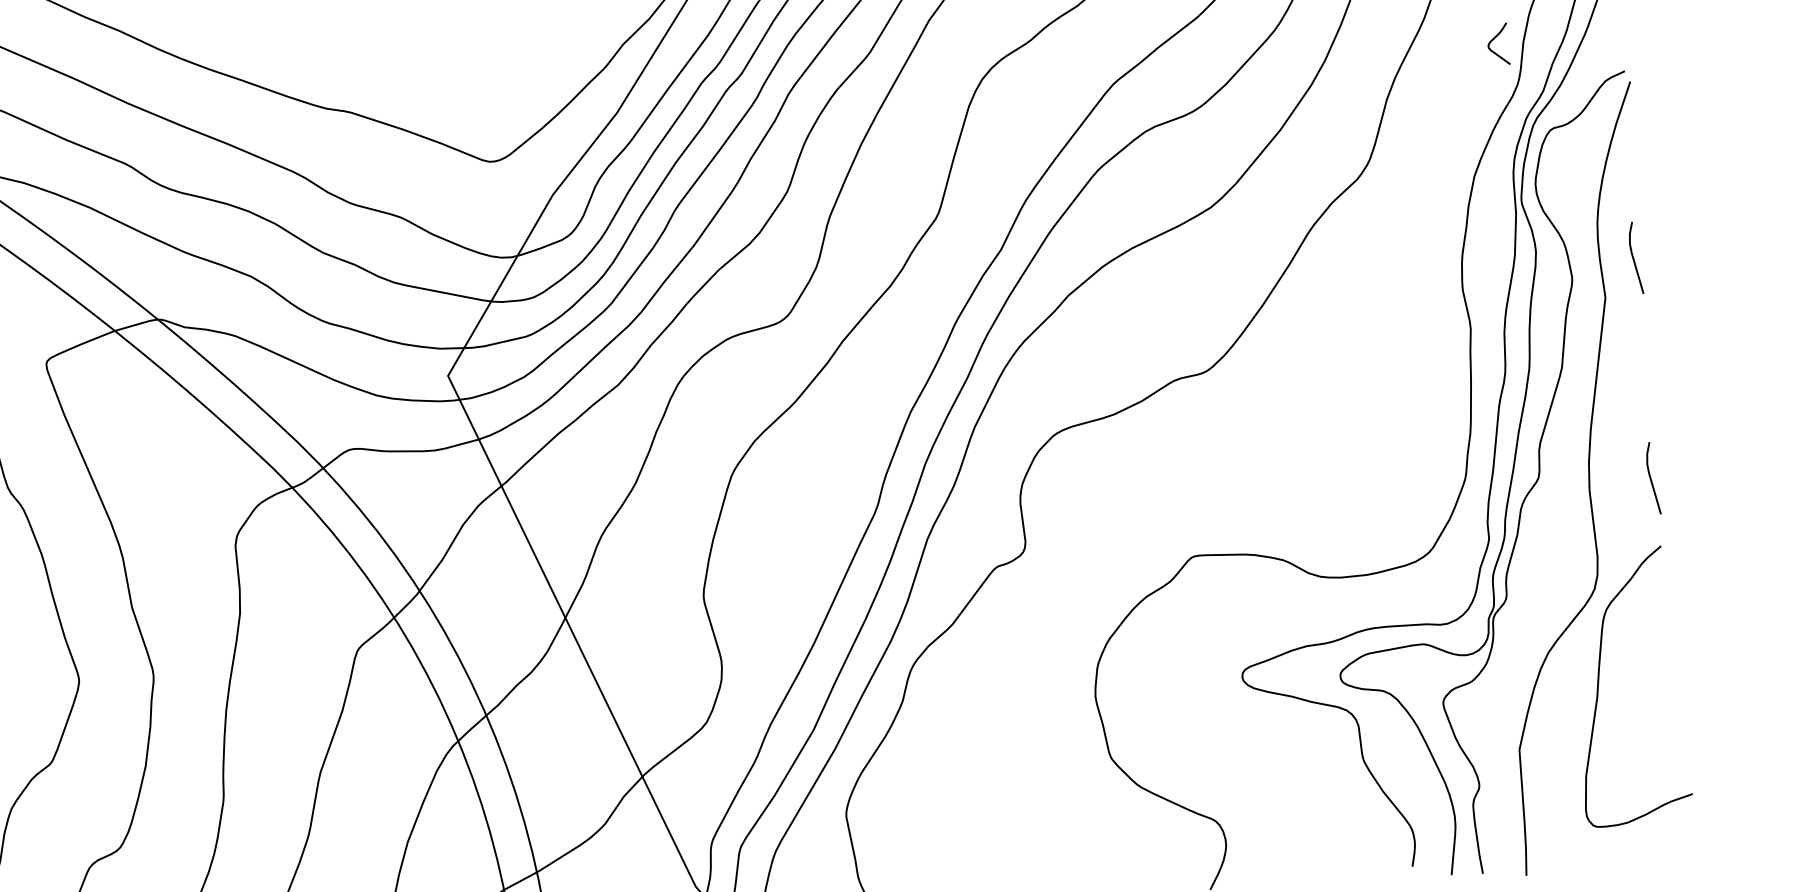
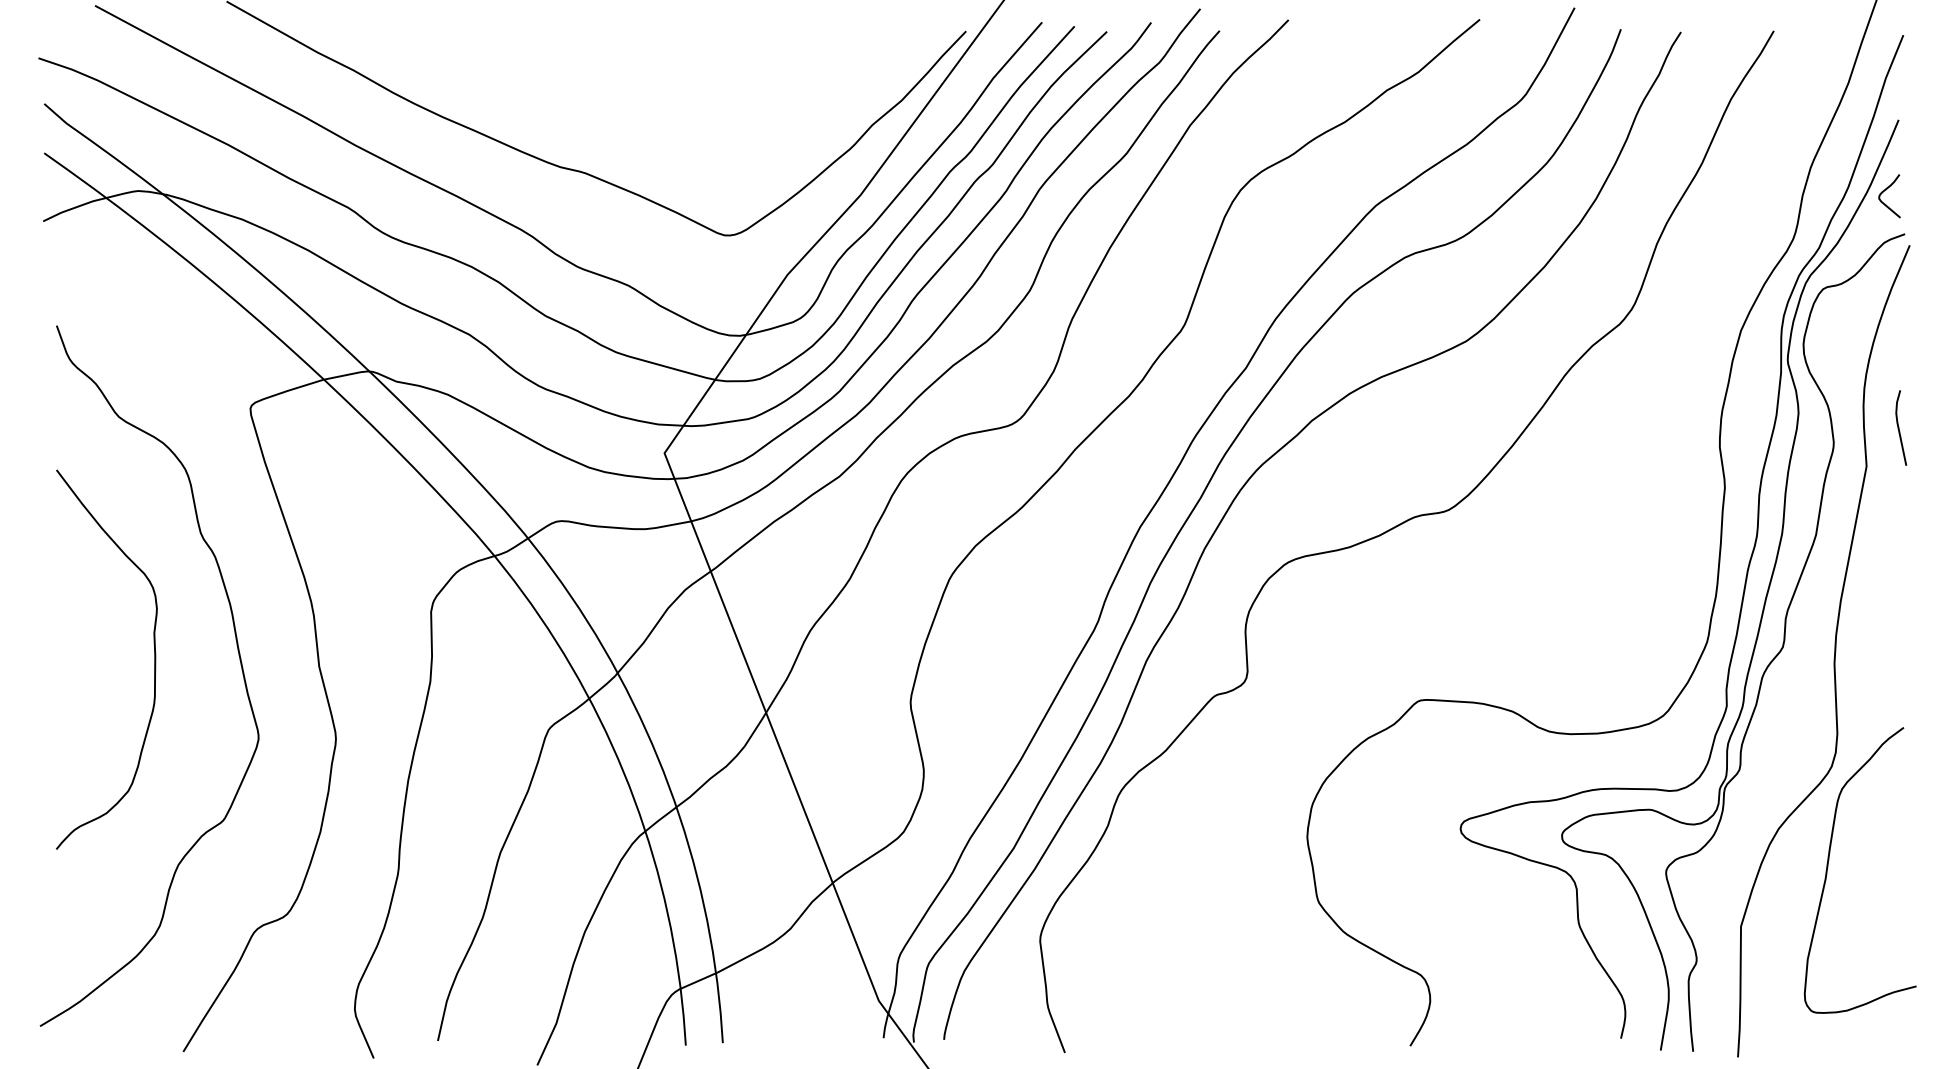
curve: (1495, 39) -> (1886, 190), moved
line: (1651, 477) -> (1899, 656), removed

